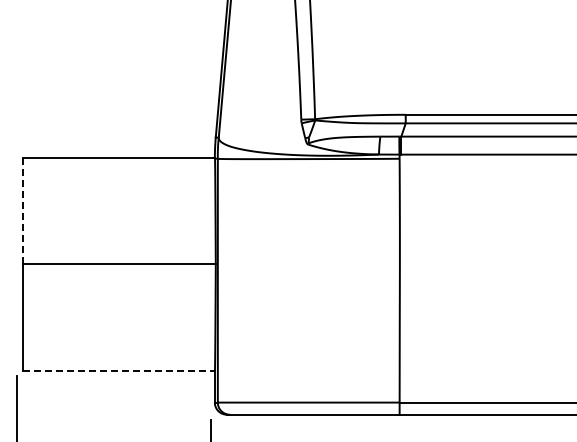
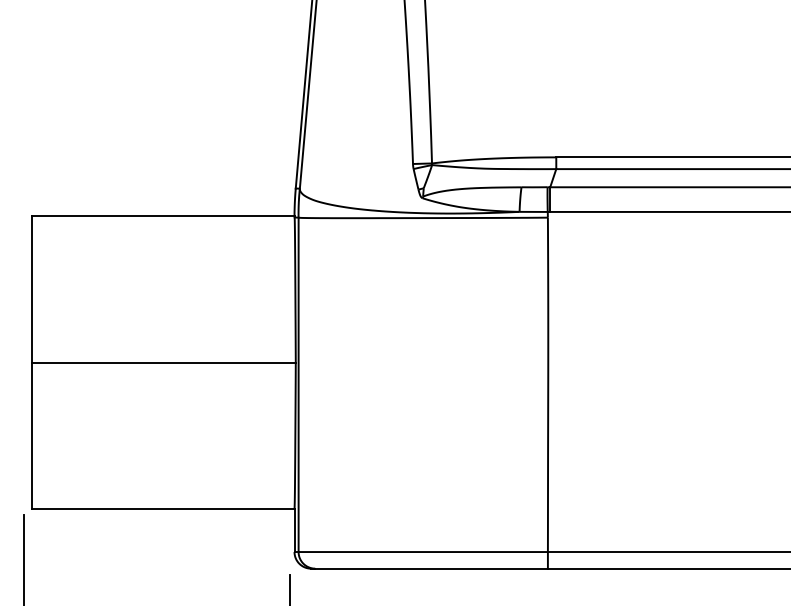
line: (23, 210) -> (32, 288), dashed -> solid
line: (119, 371) -> (163, 509), dashed -> solid

